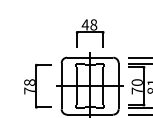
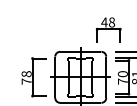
part: (89, 32) -> (108, 29), moved

